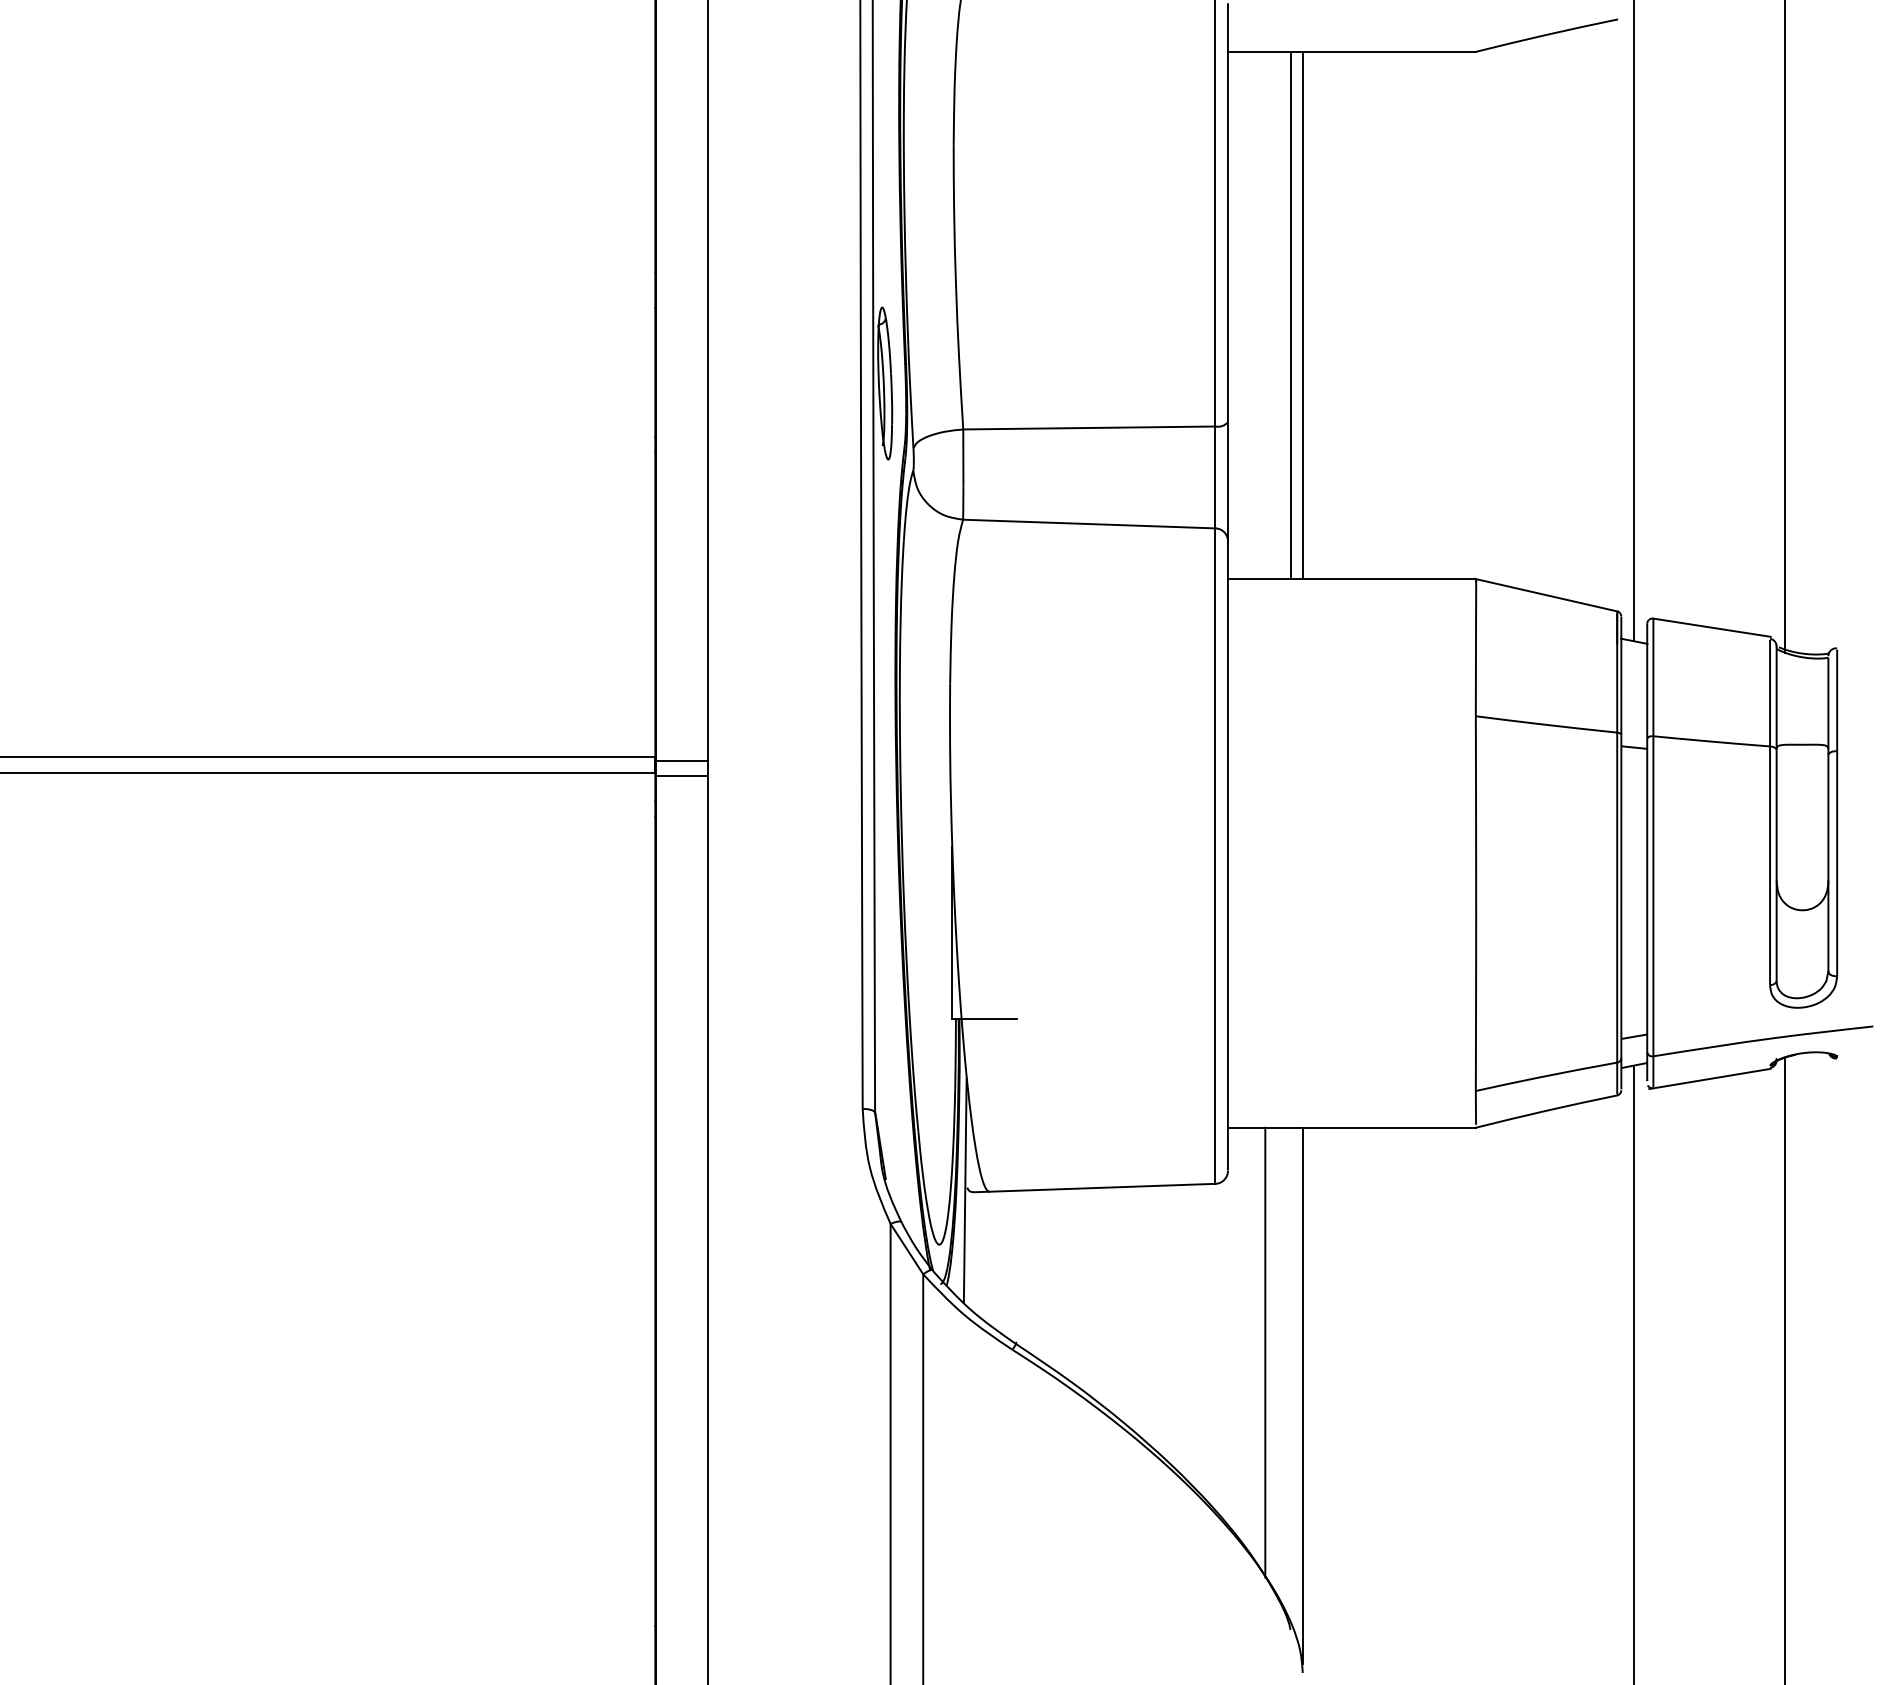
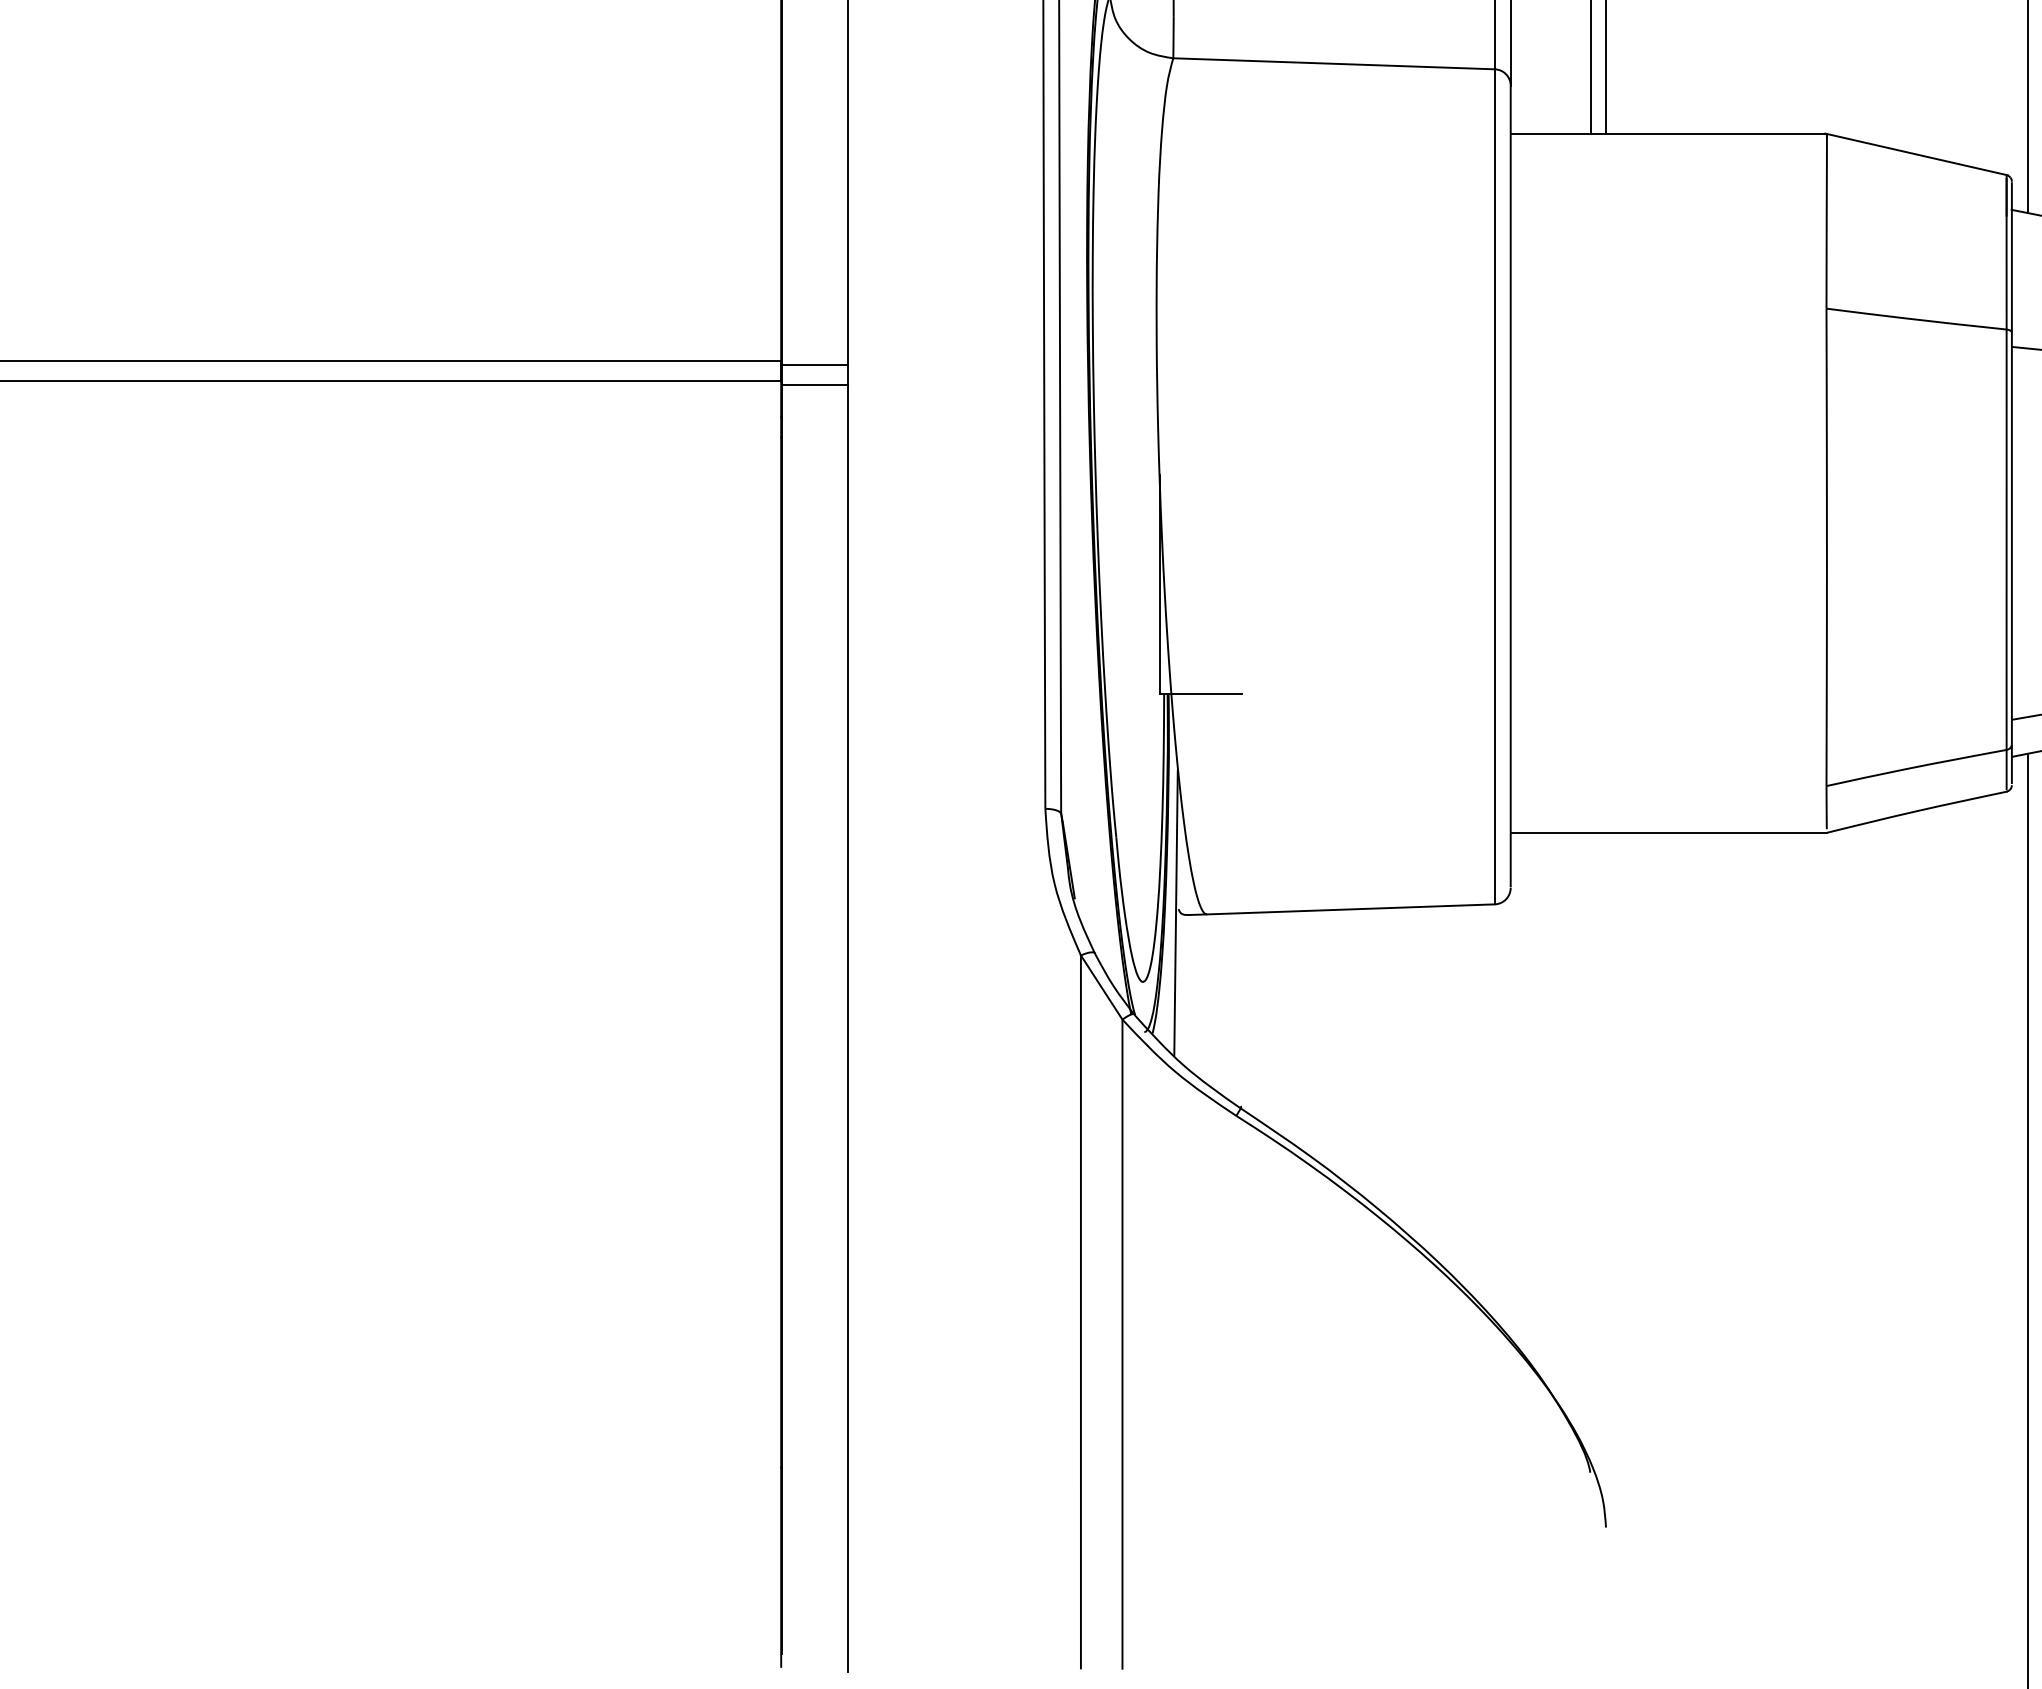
line: (1265, 1352) -> (1558, 1119), removed
line: (1302, 1395) -> (1605, 1174), removed

